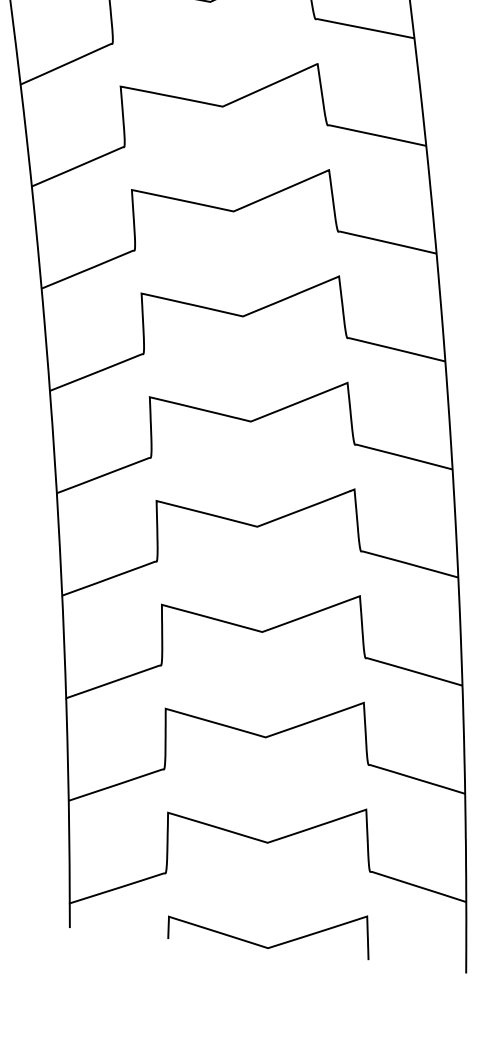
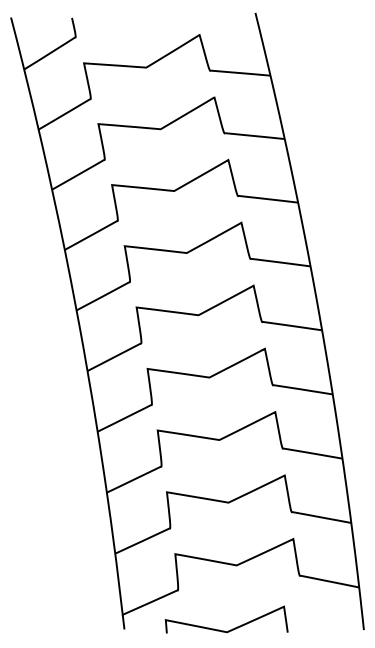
curve: (274, 944) -> (230, 629), moved

